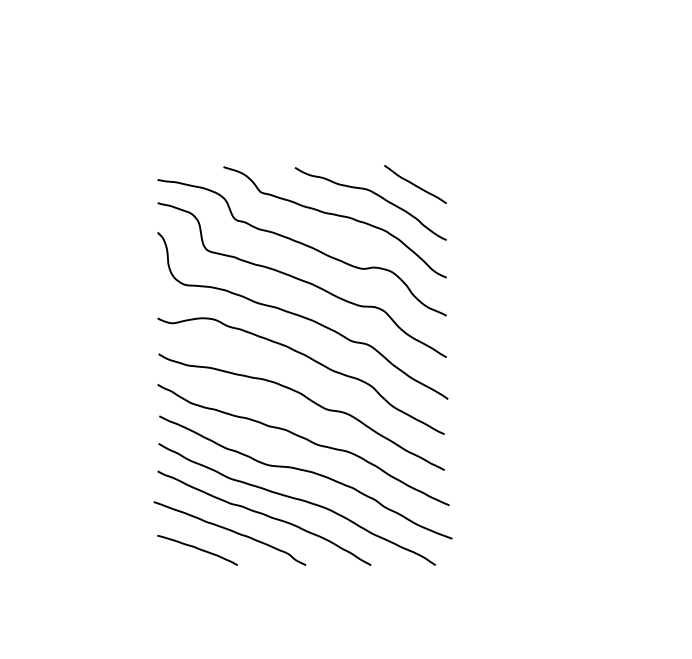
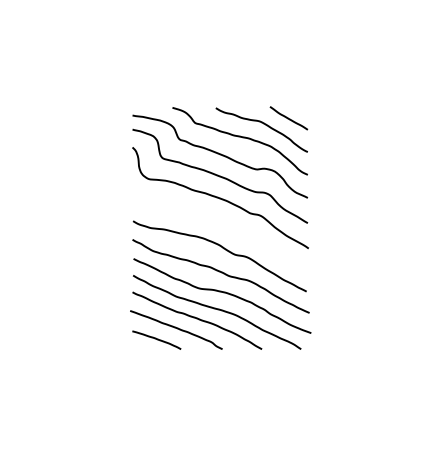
curve: (309, 359) -> (224, 224), removed

